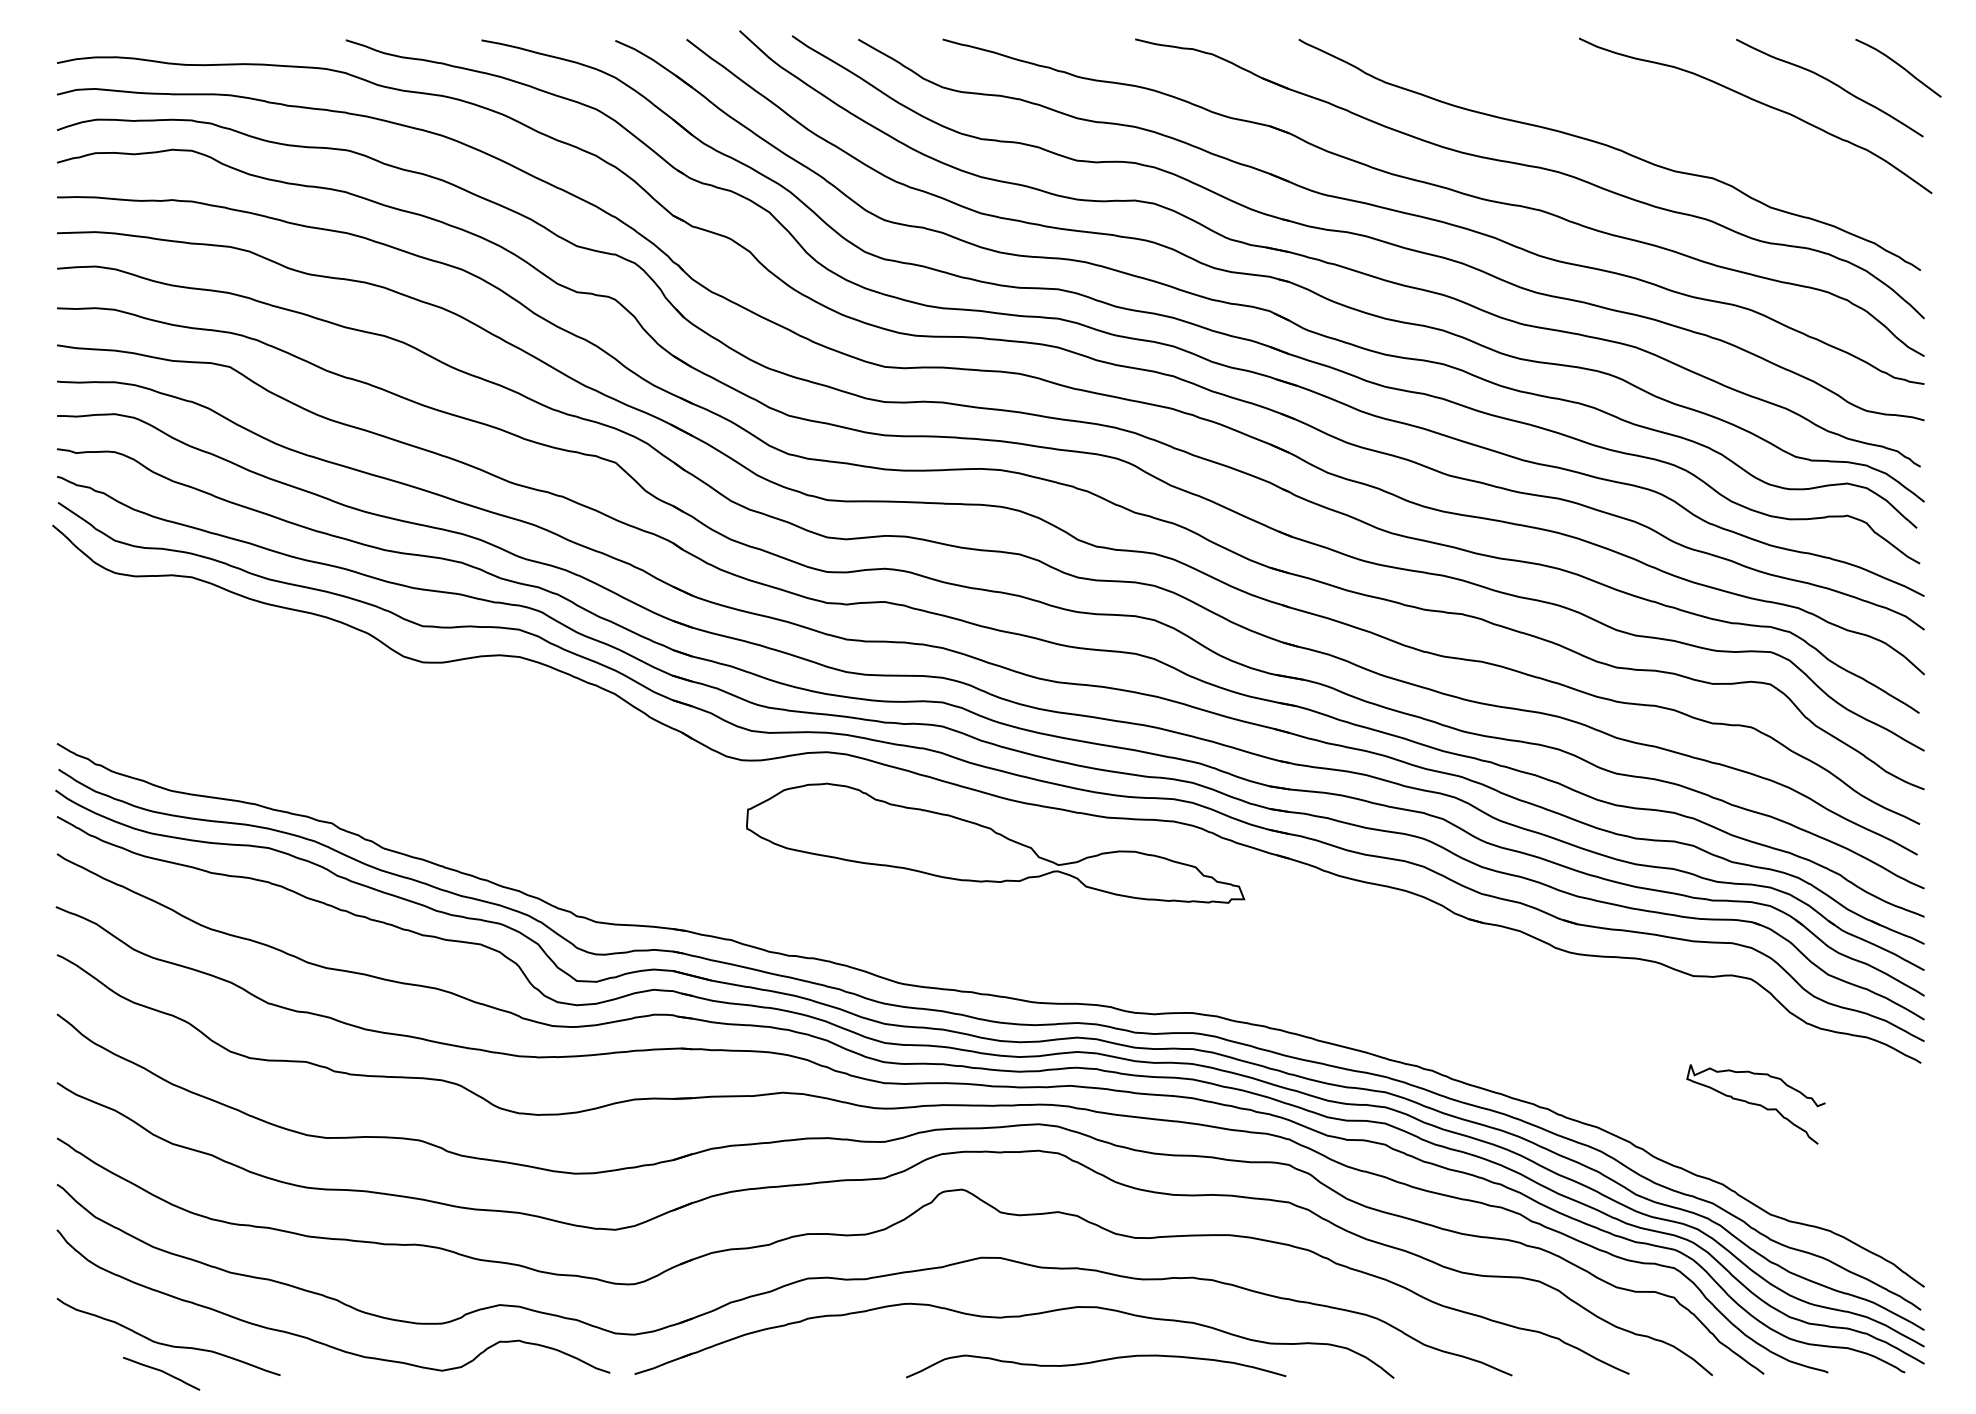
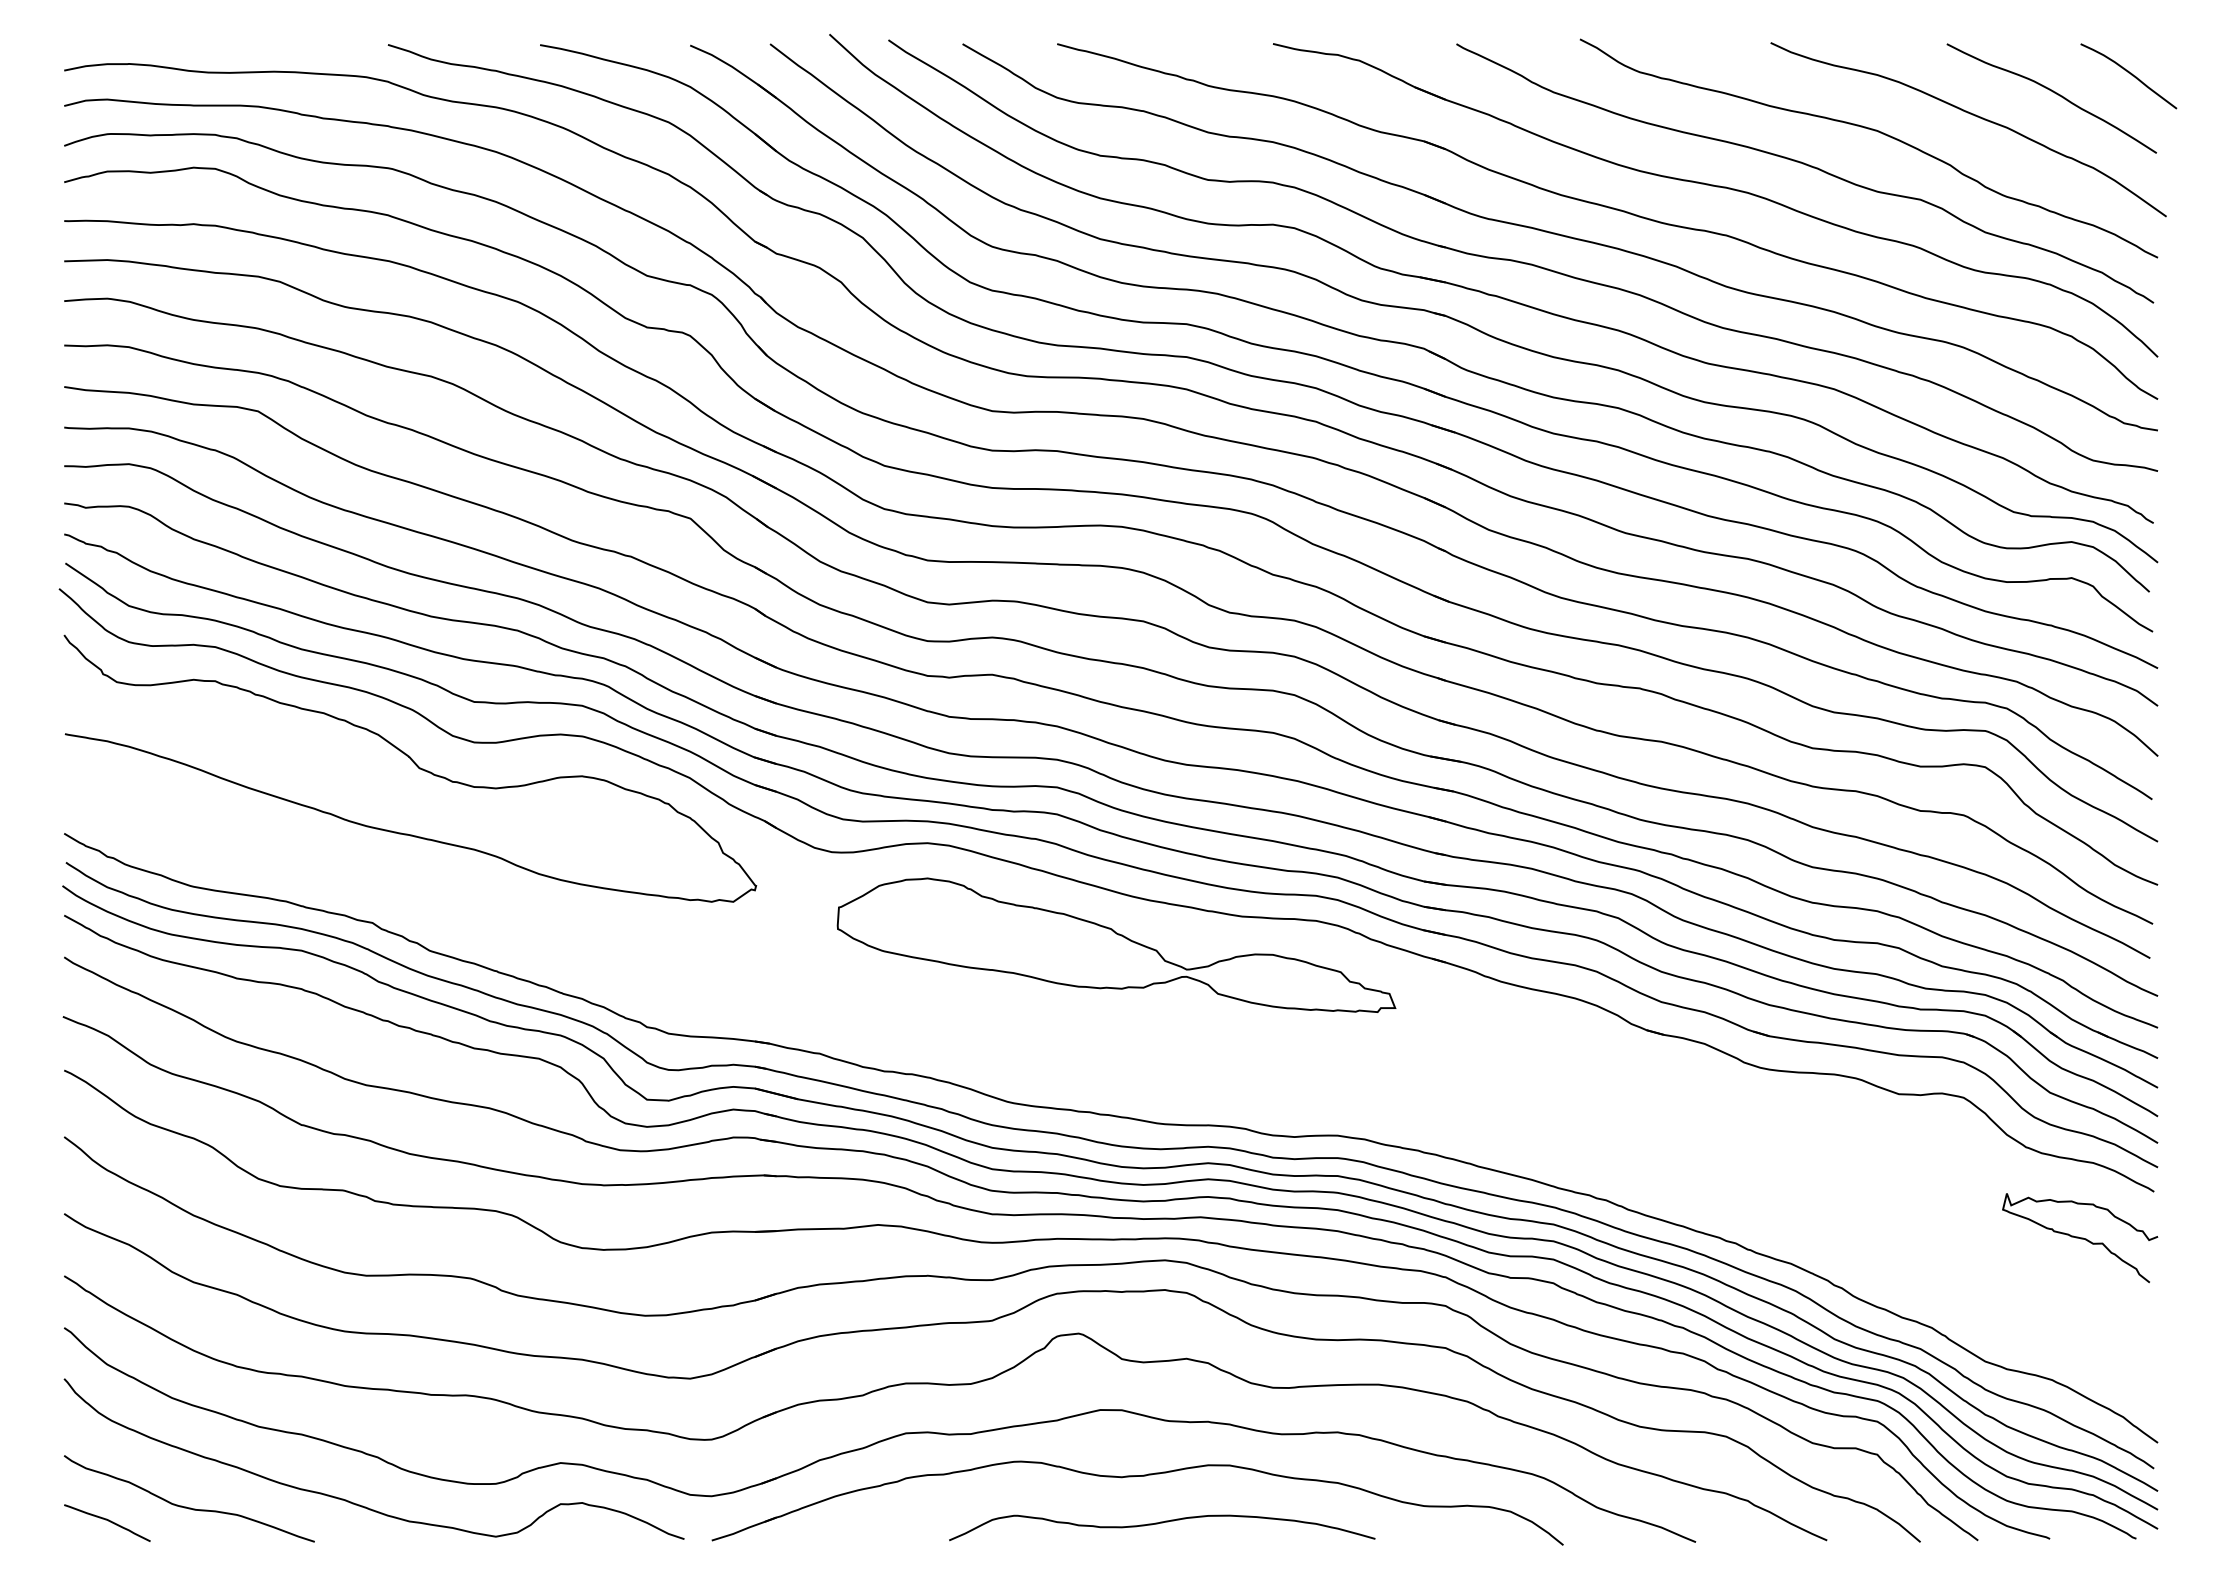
curve: (1671, 117) -> (1874, 131), added
curve: (369, 682) -> (414, 764), added
curve: (1756, 1104) -> (2080, 1238), moved
curve: (1096, 1362) -> (1162, 1523), moved
curve: (162, 1372) -> (108, 1521), moved

